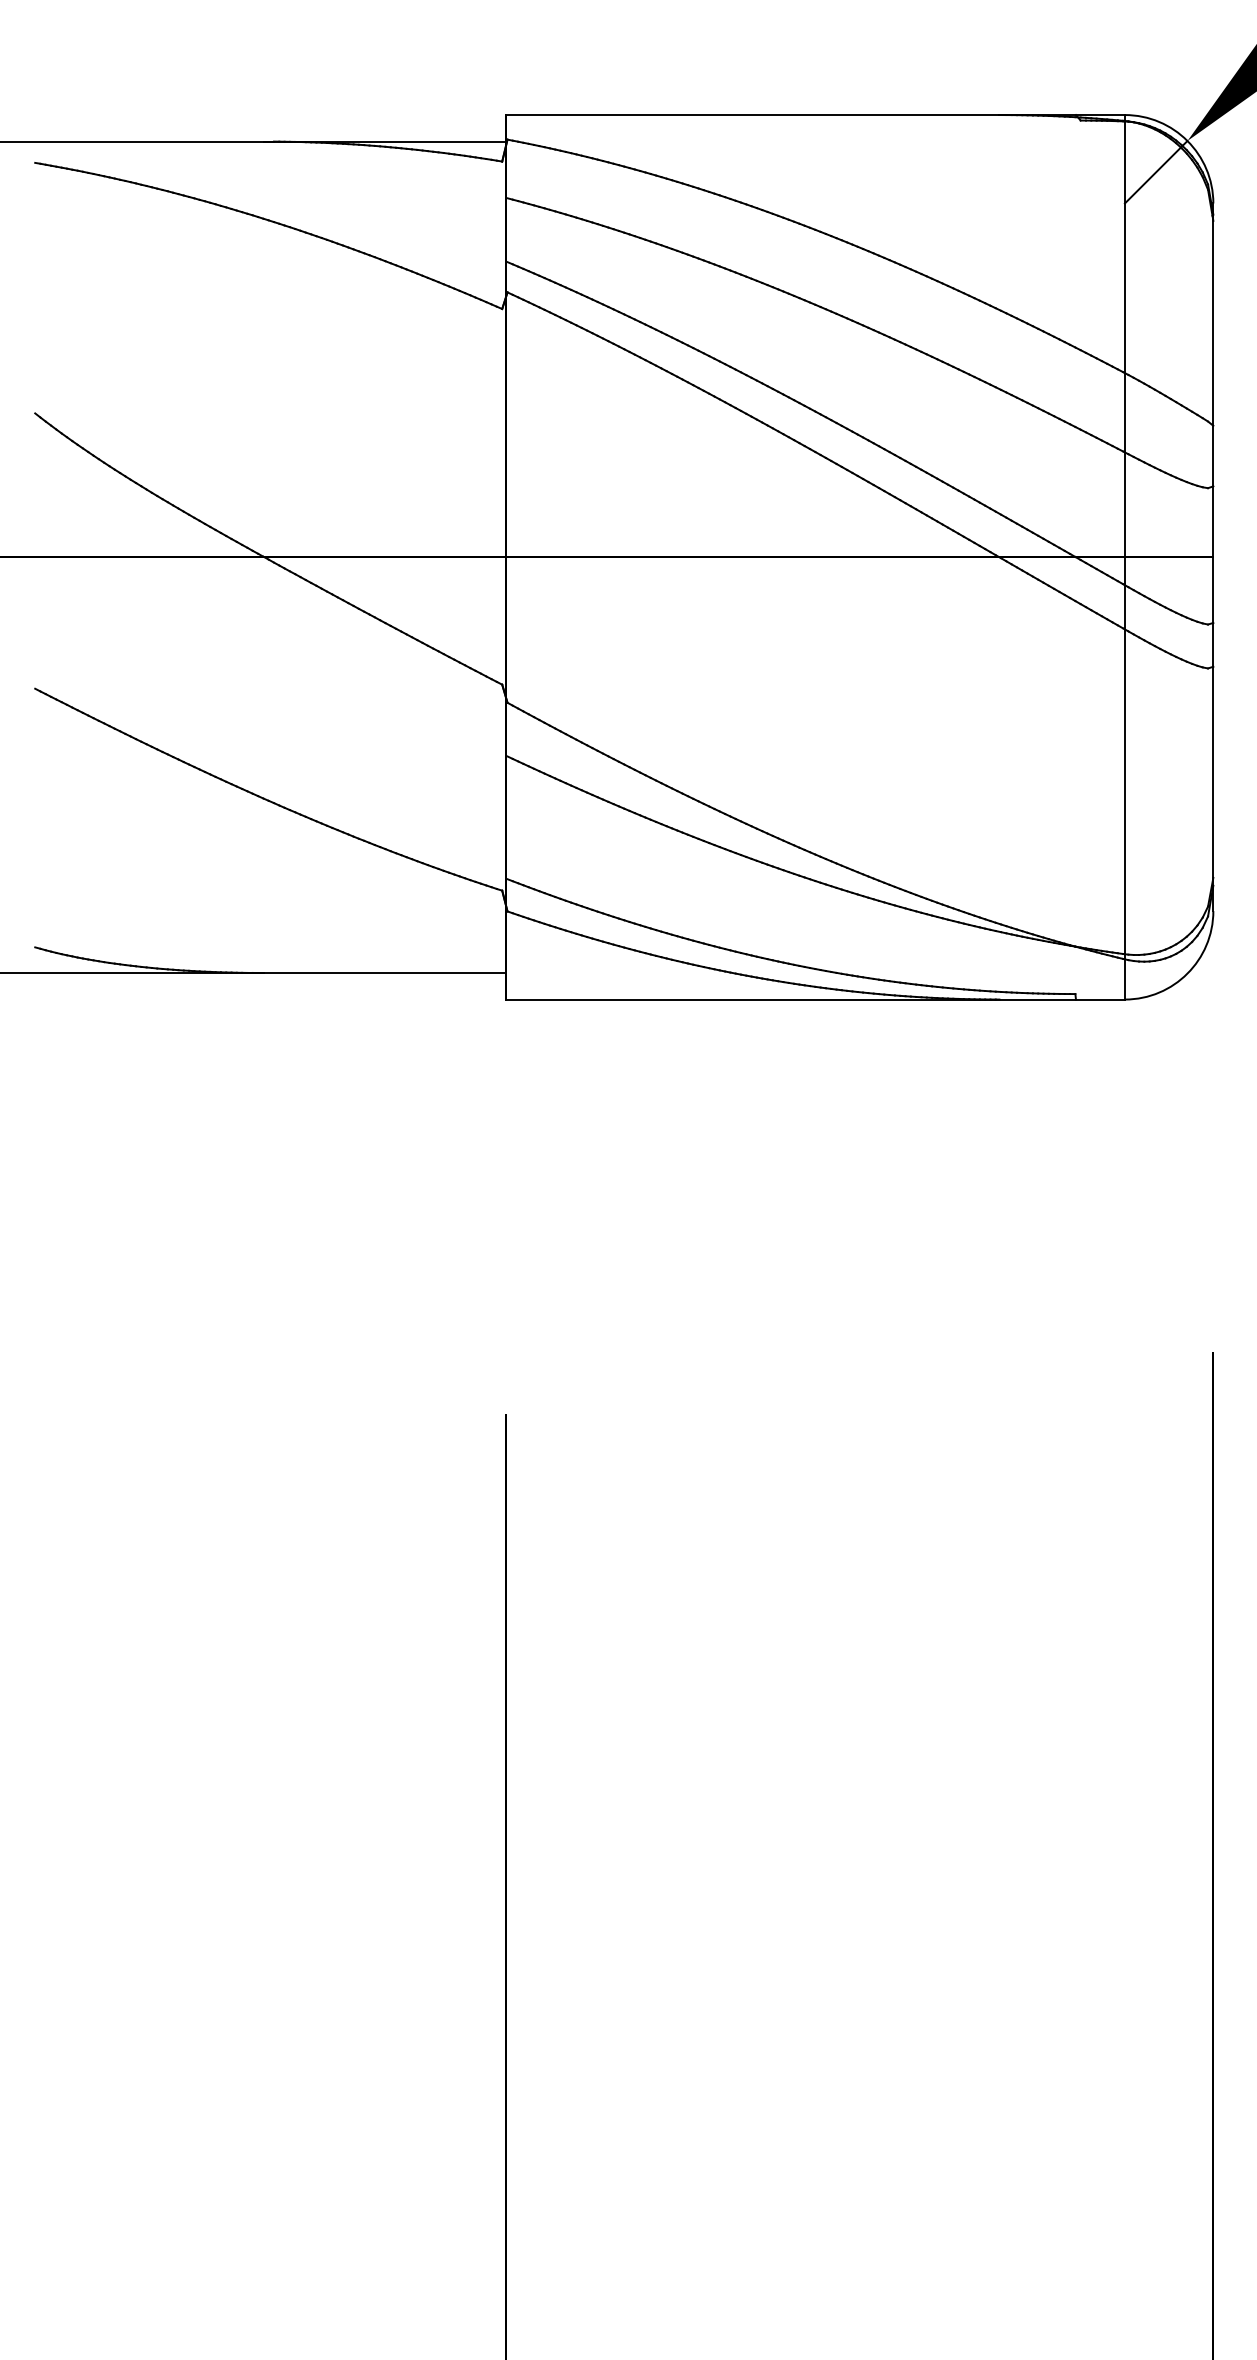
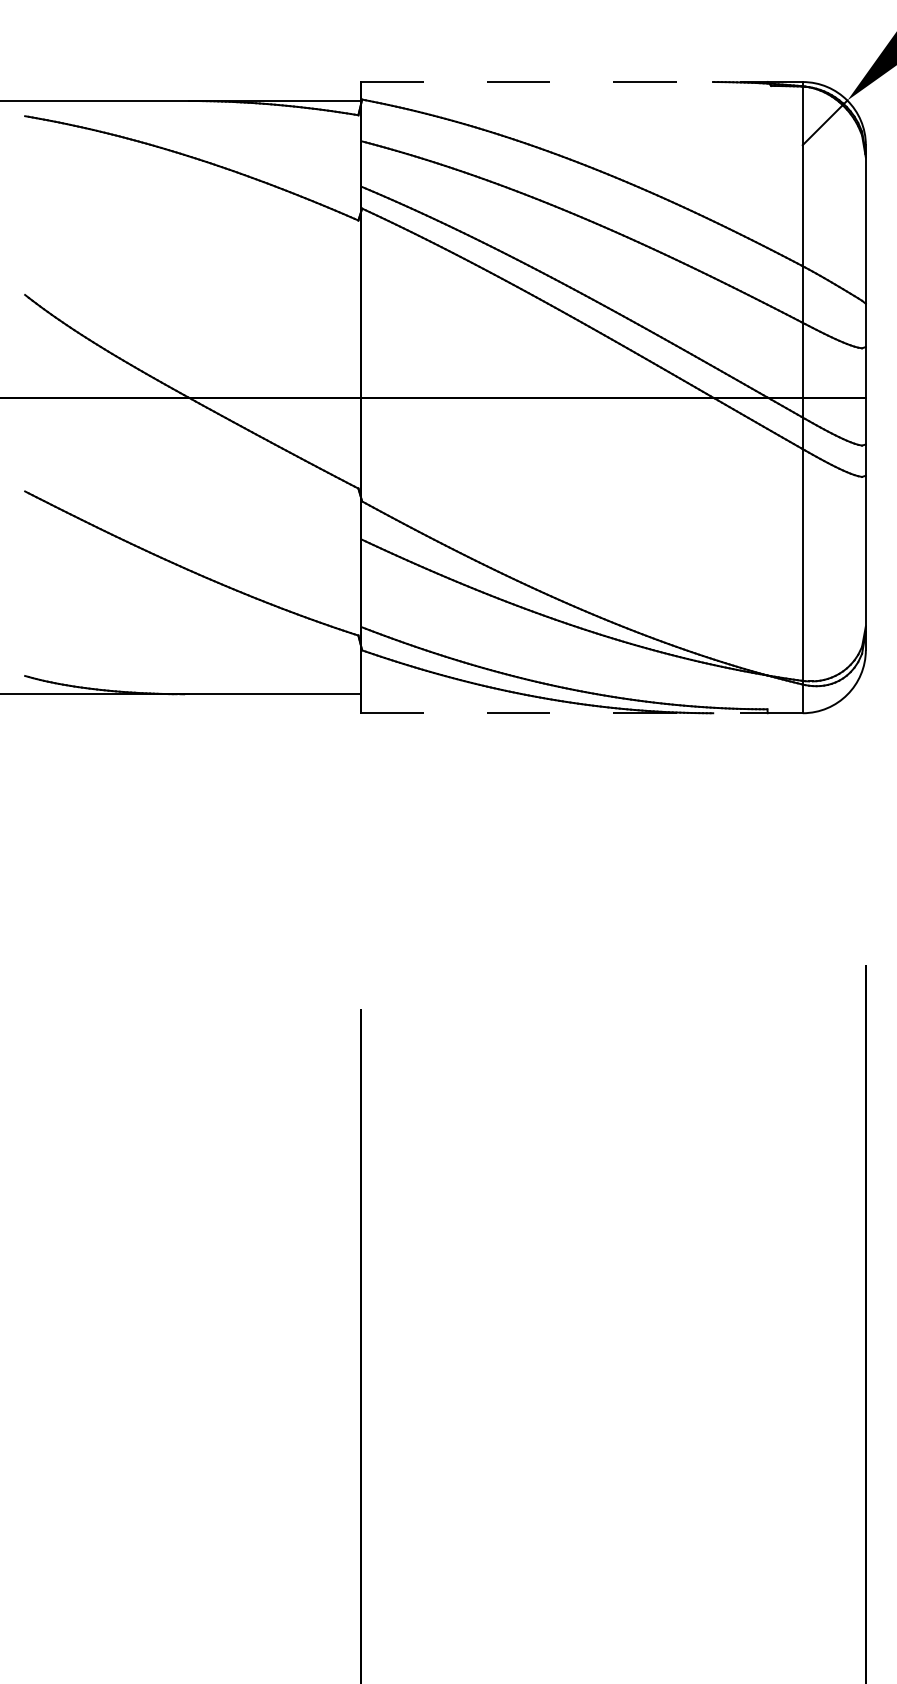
line: (815, 115) -> (581, 82), solid -> dashed
line: (815, 999) -> (581, 713), solid -> dashed

